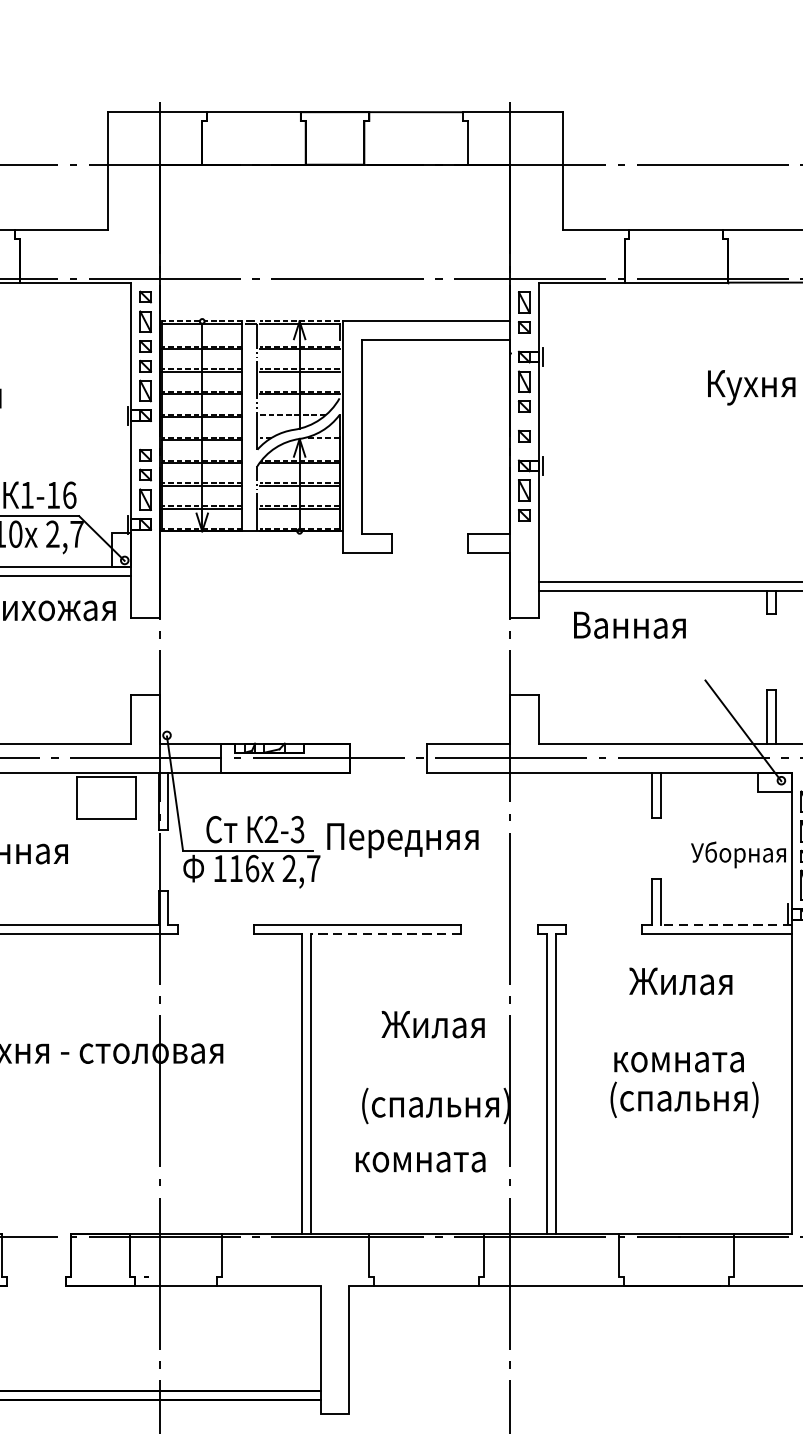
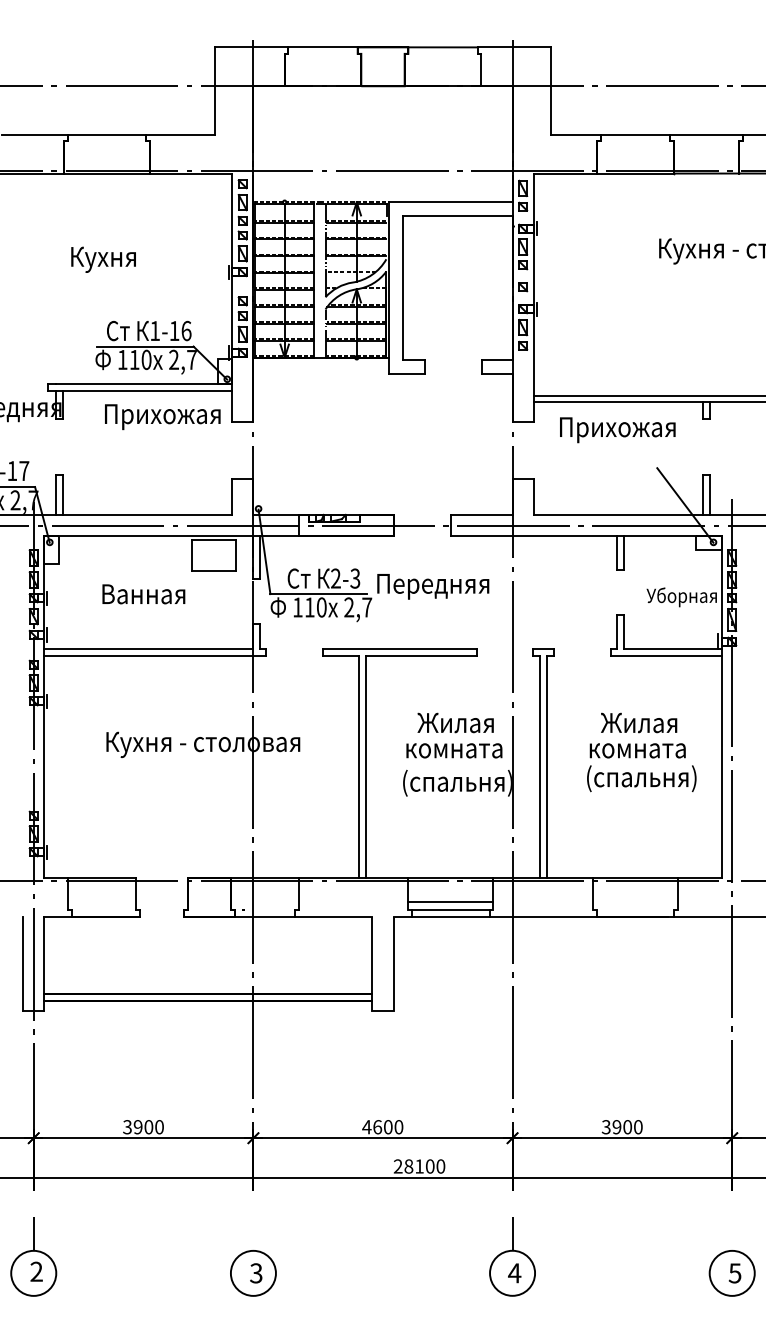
text: (653, 629) -> (618, 430), Ванная -> Прихожая
text: (251, 868) -> (321, 607), 116 -> 110
line: (726, 924) -> (672, 648), dashed -> solid
line: (385, 933) -> (420, 655), dashed -> solid
text: (681, 980) -> (639, 722), moved
text: (420, 1161) -> (454, 750), moved
line: (426, 1267) -> (450, 902), added
line: (426, 1276) -> (450, 909), added

